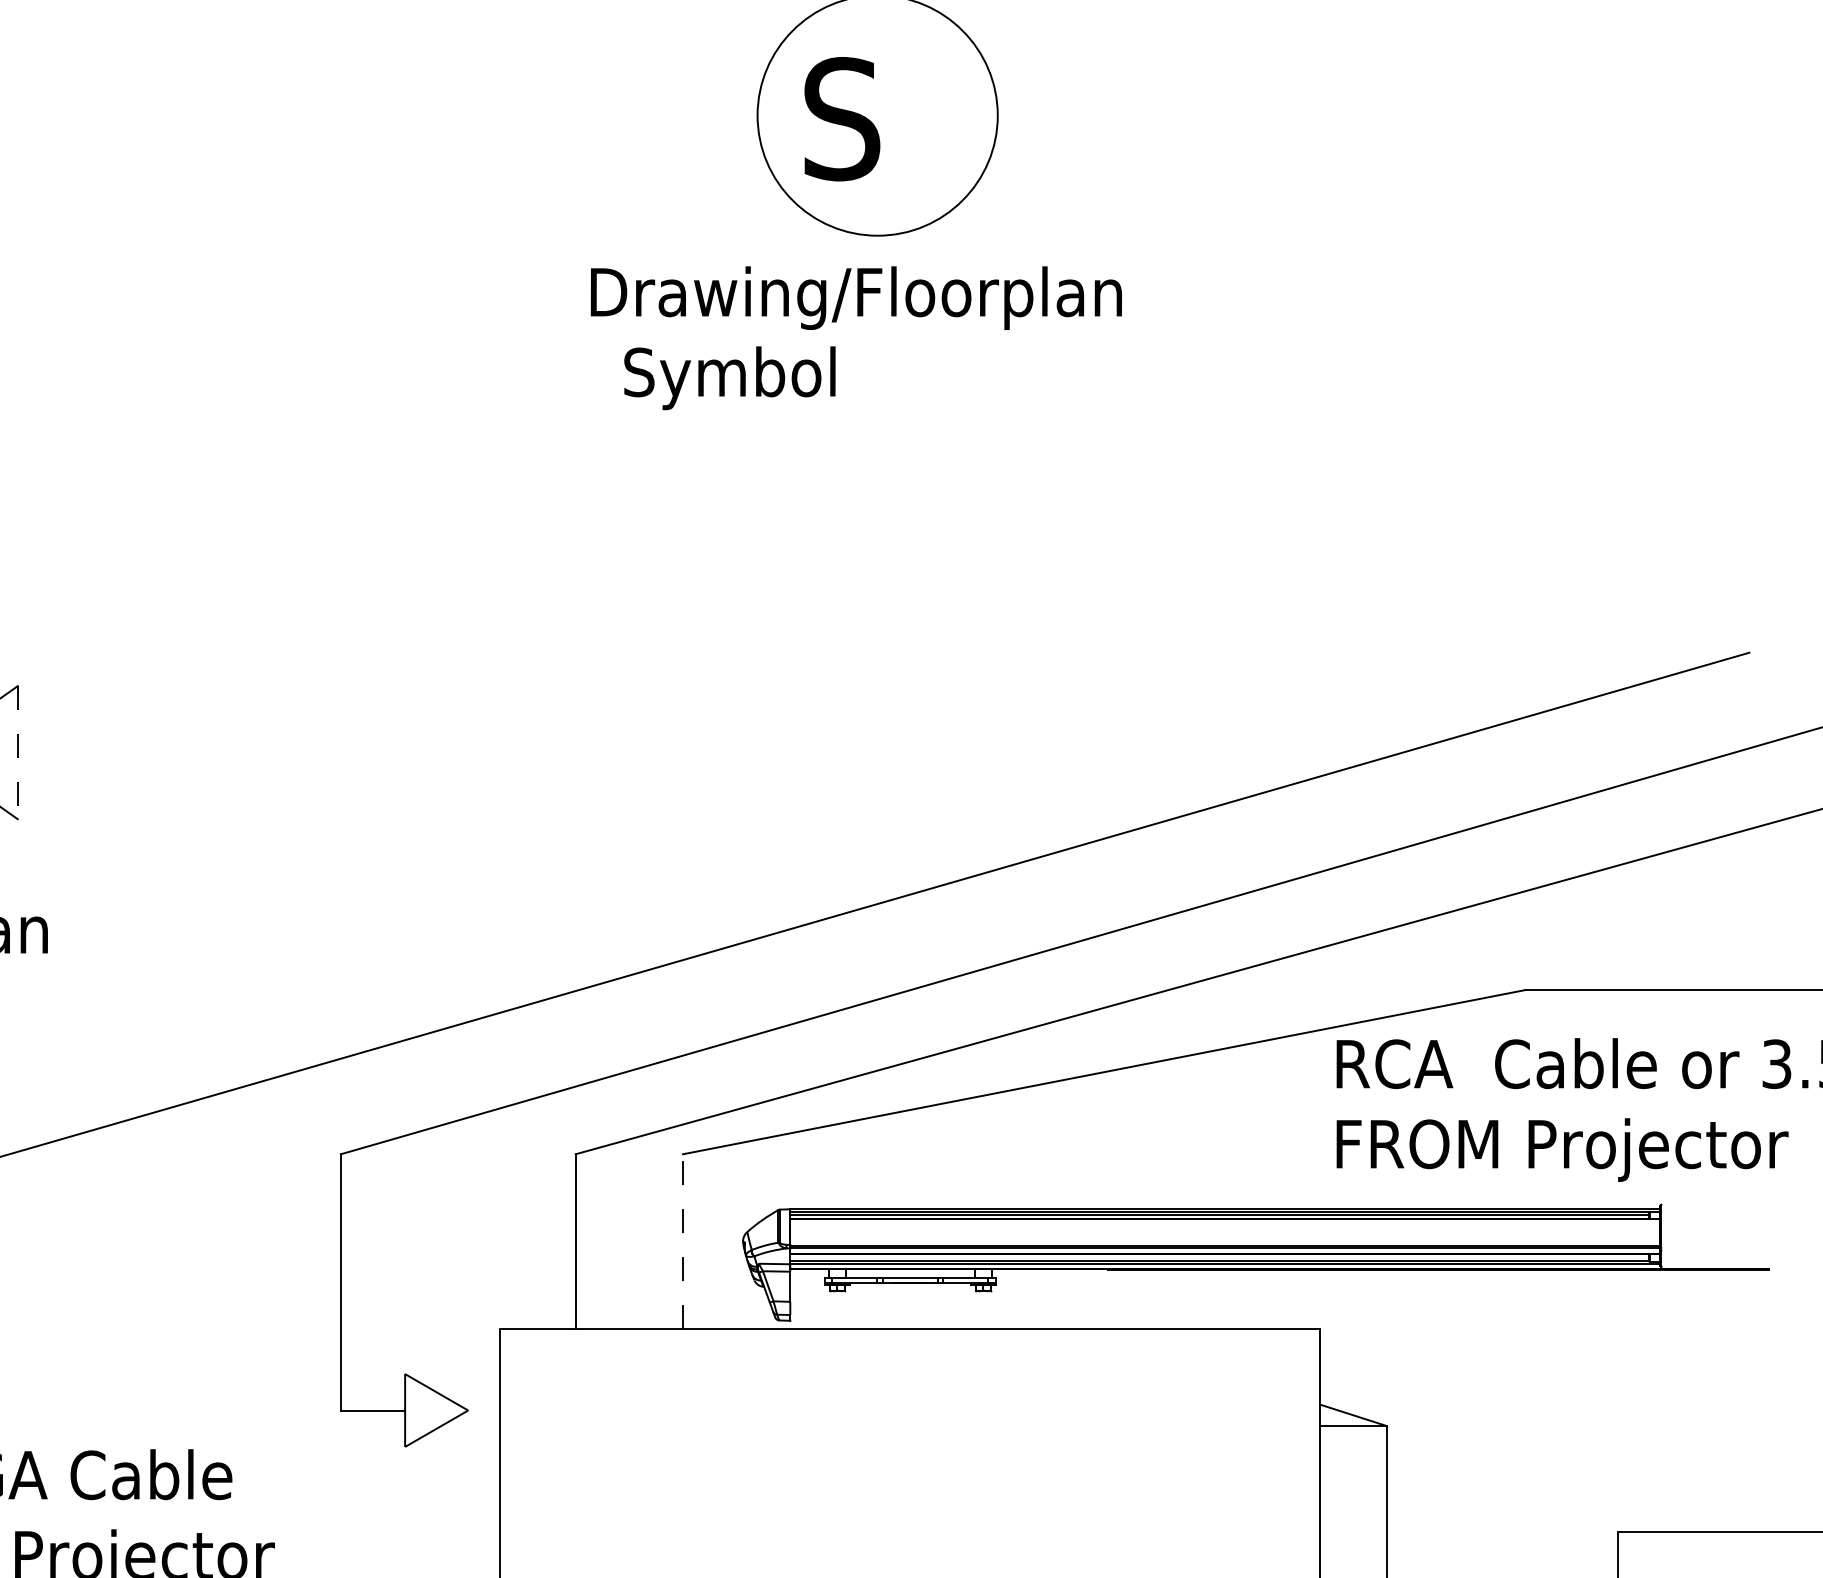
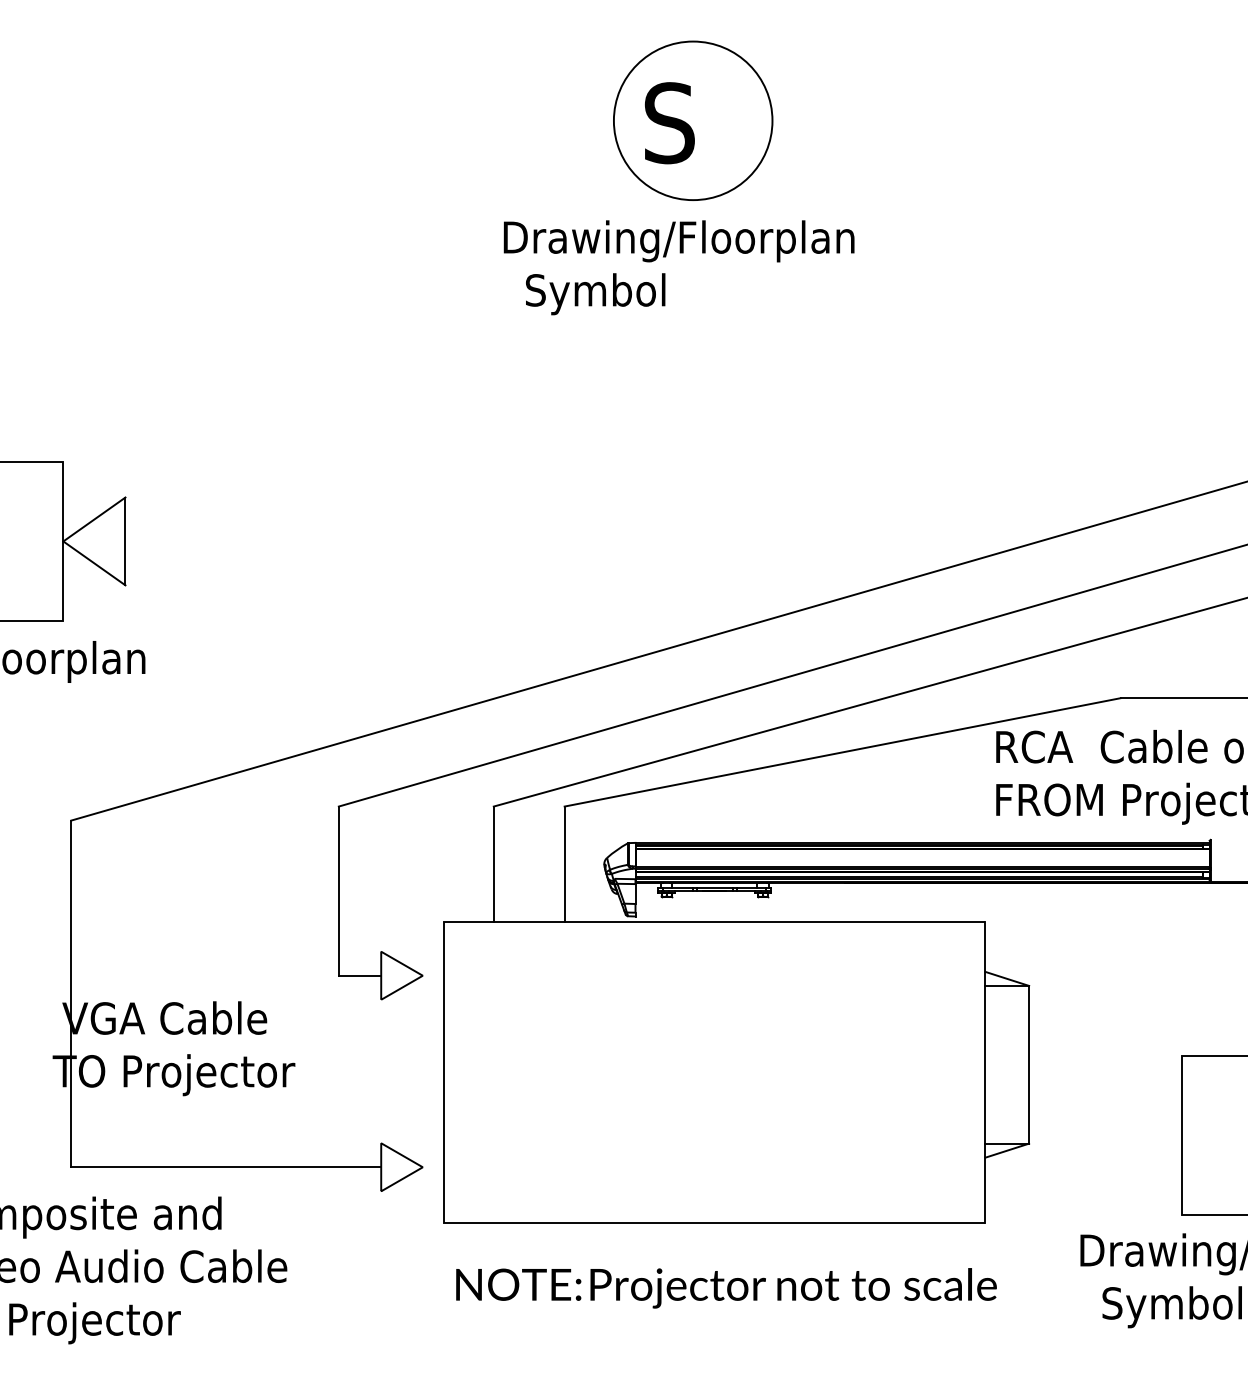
line: (17, 752) -> (125, 541), dashed -> solid
line: (682, 1242) -> (564, 864), dashed -> solid

